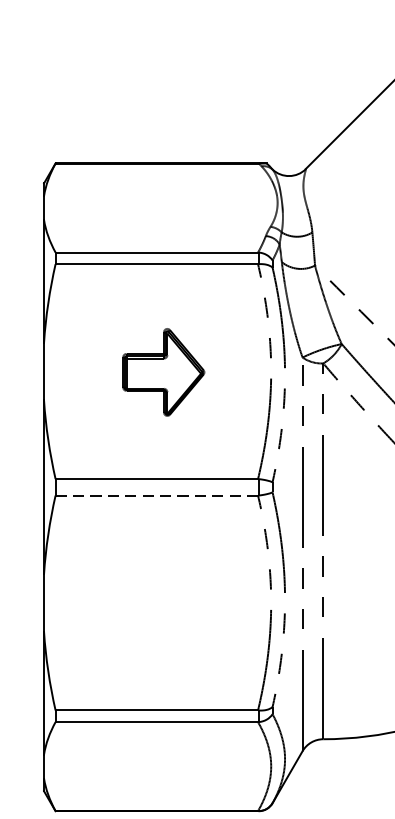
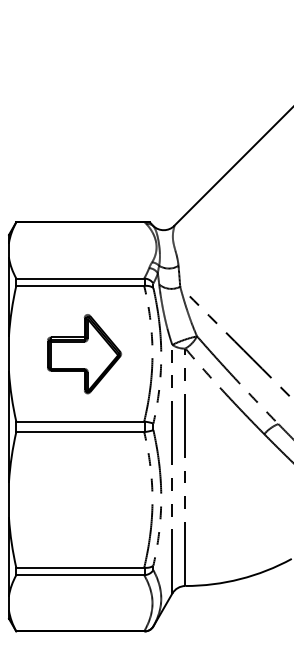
part: (163, 372) -> (84, 354), size x1.43
line: (157, 496) -> (80, 432), dashed -> solid

